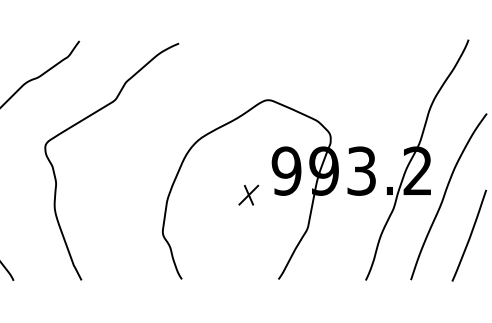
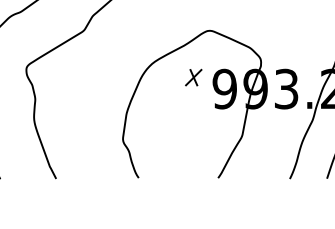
part: (248, 194) -> (193, 77), moved

